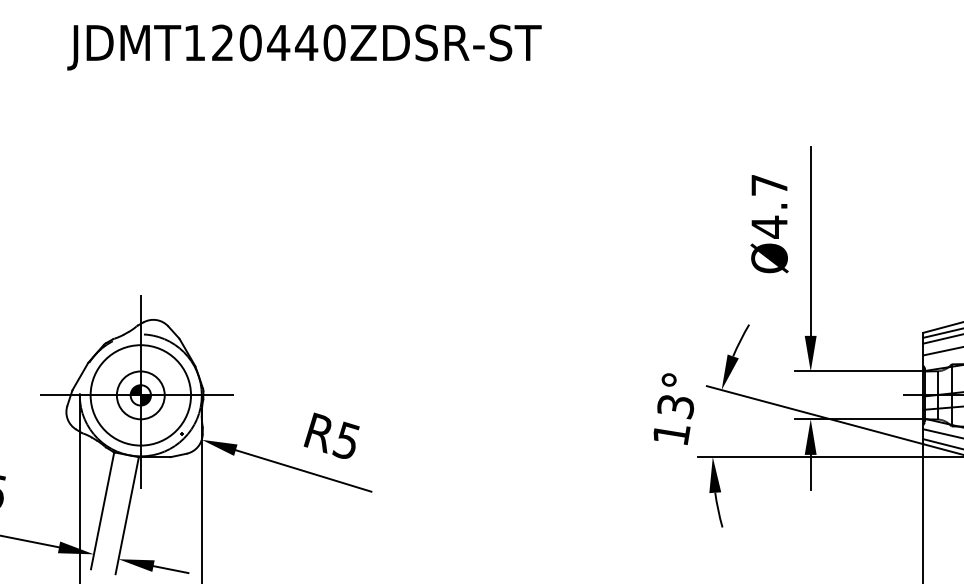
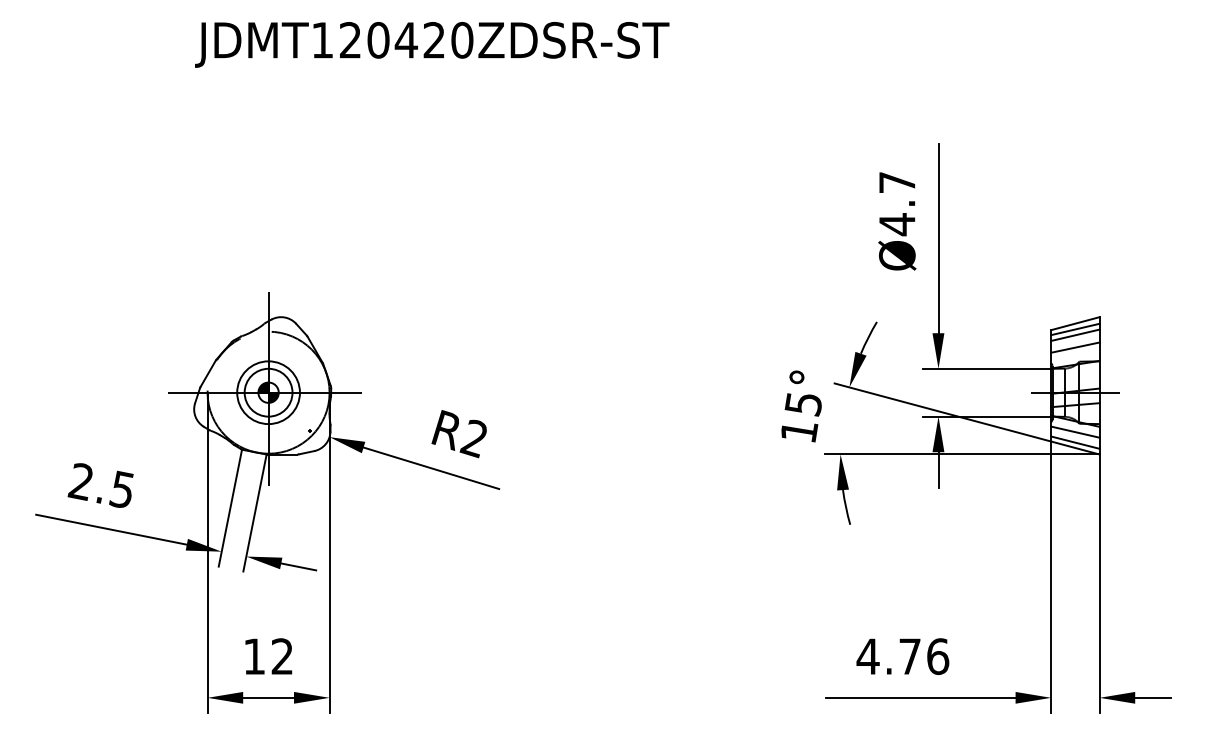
text: (305, 43) -> (433, 40), JDMT120440ZDSR-ST -> JDMT120420ZDSR-ST
circle: (140, 395) -> (268, 392), size x0.62
text: (674, 407) -> (802, 404), 13° -> 15°
text: (345, 441) -> (473, 438), R5 -> R2

